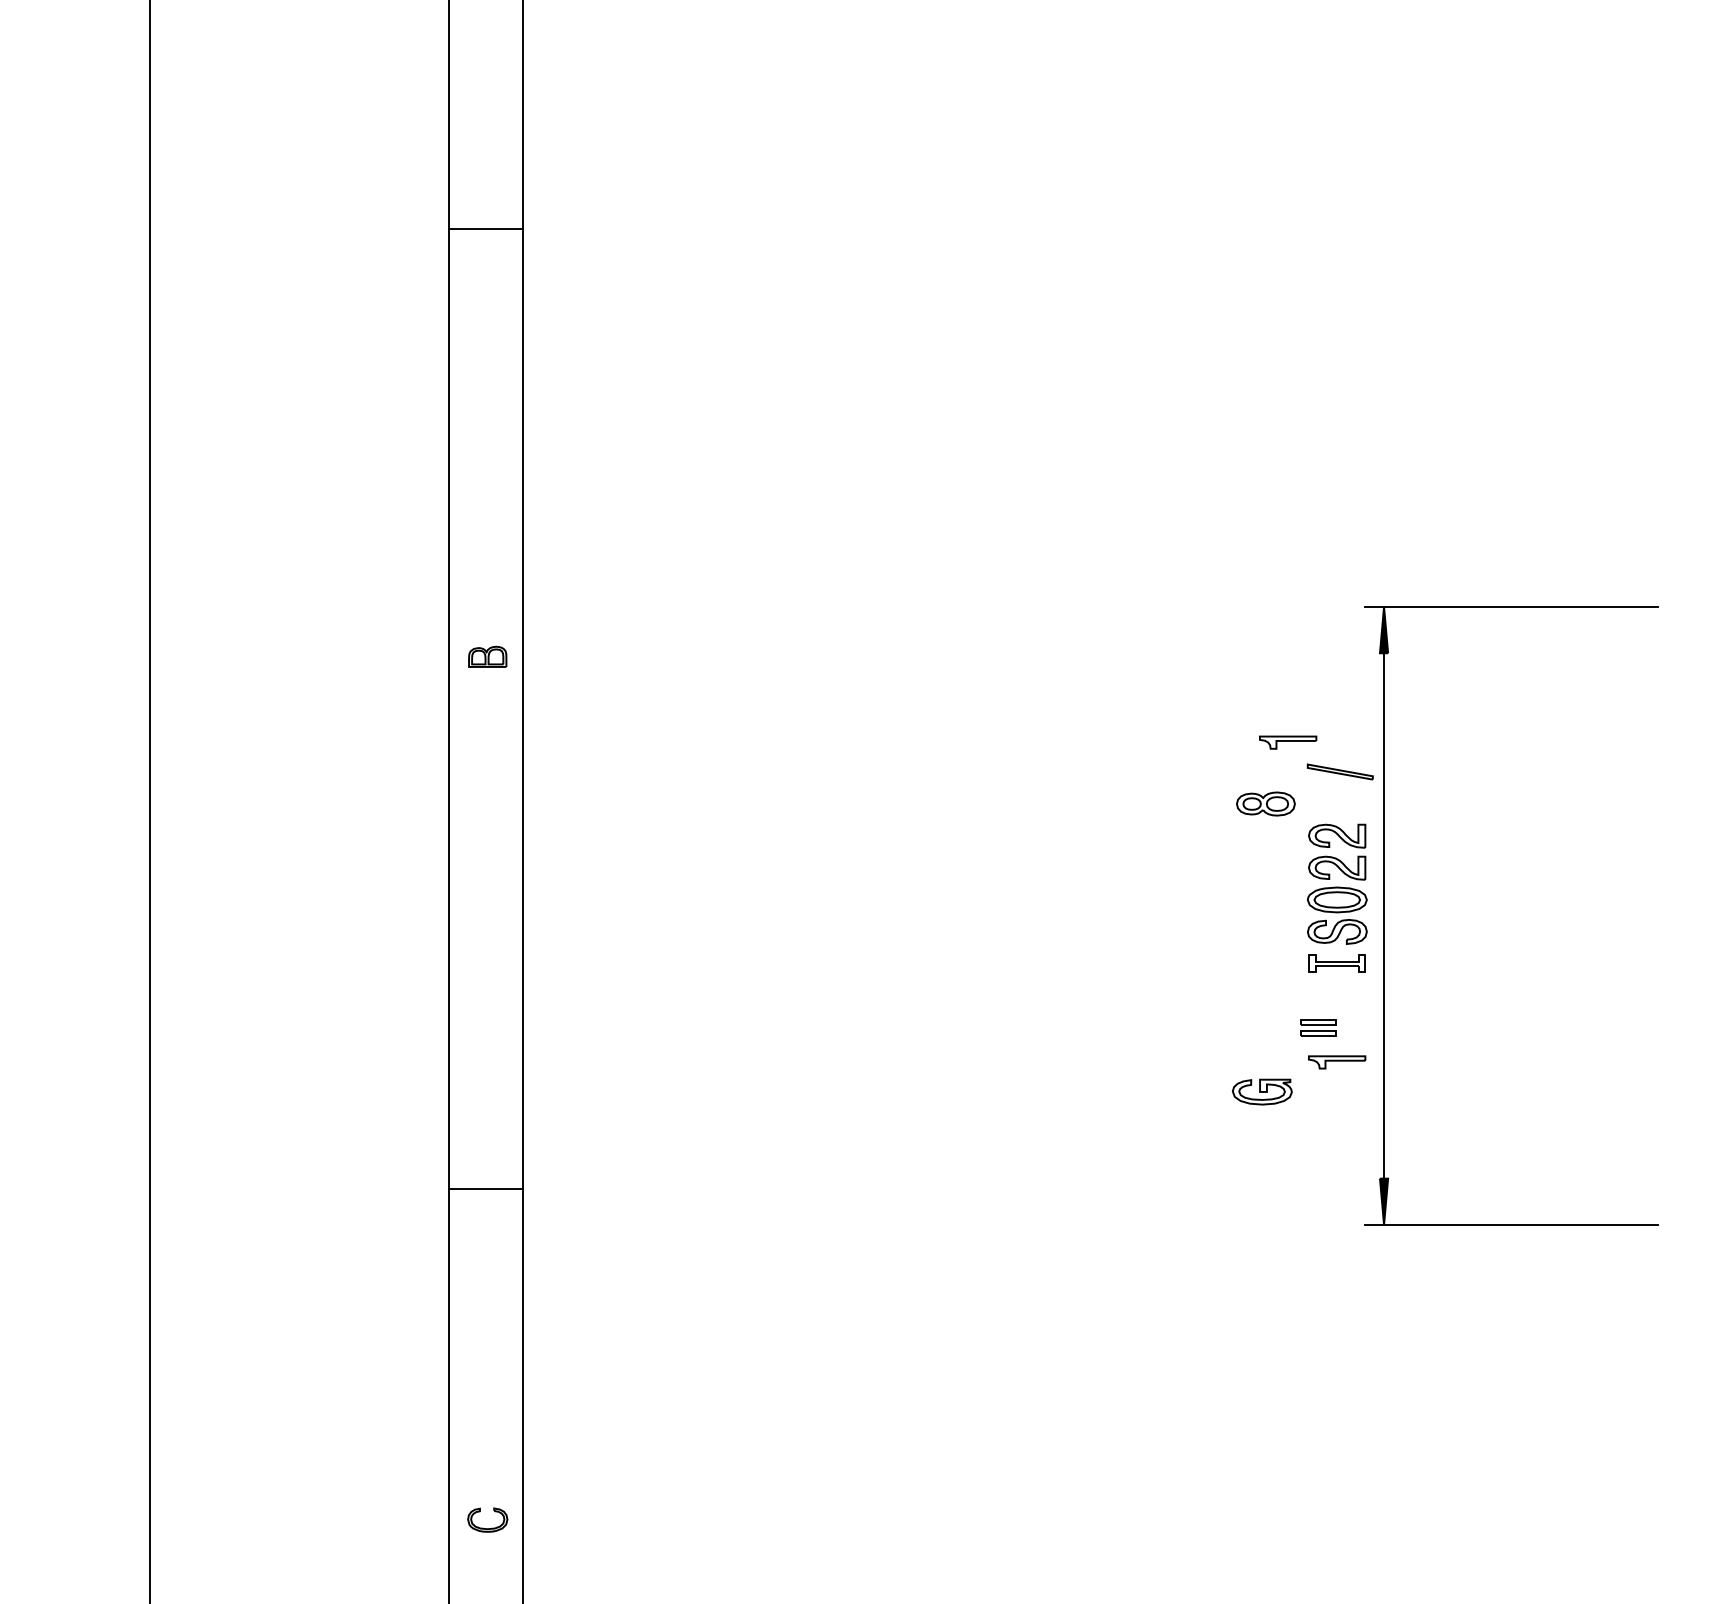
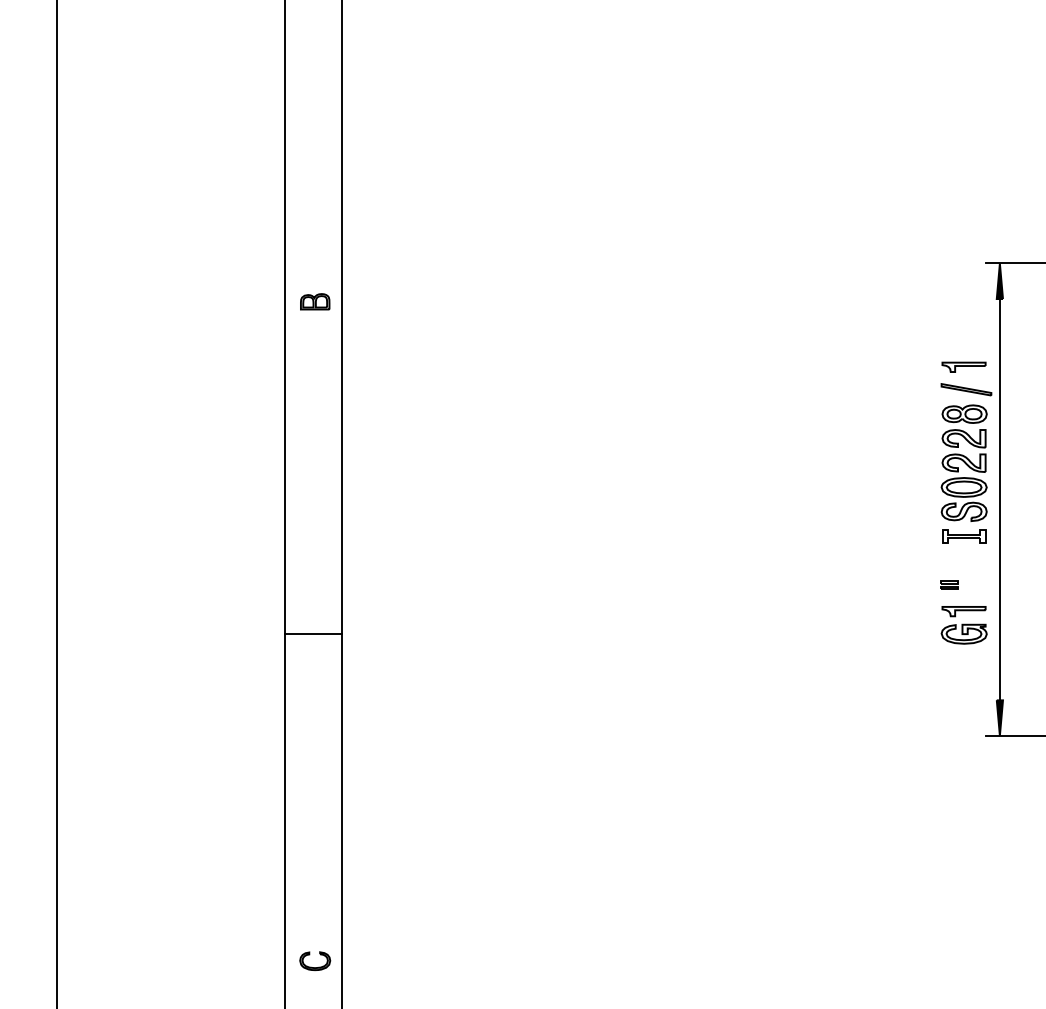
part: (1288, 742) -> (964, 367), moved
part: (1265, 803) -> (964, 413), moved
part: (1317, 1027) -> (949, 584), size x0.62
part: (1261, 1091) -> (963, 633), moved
line: (485, 1188) -> (313, 633), moved

